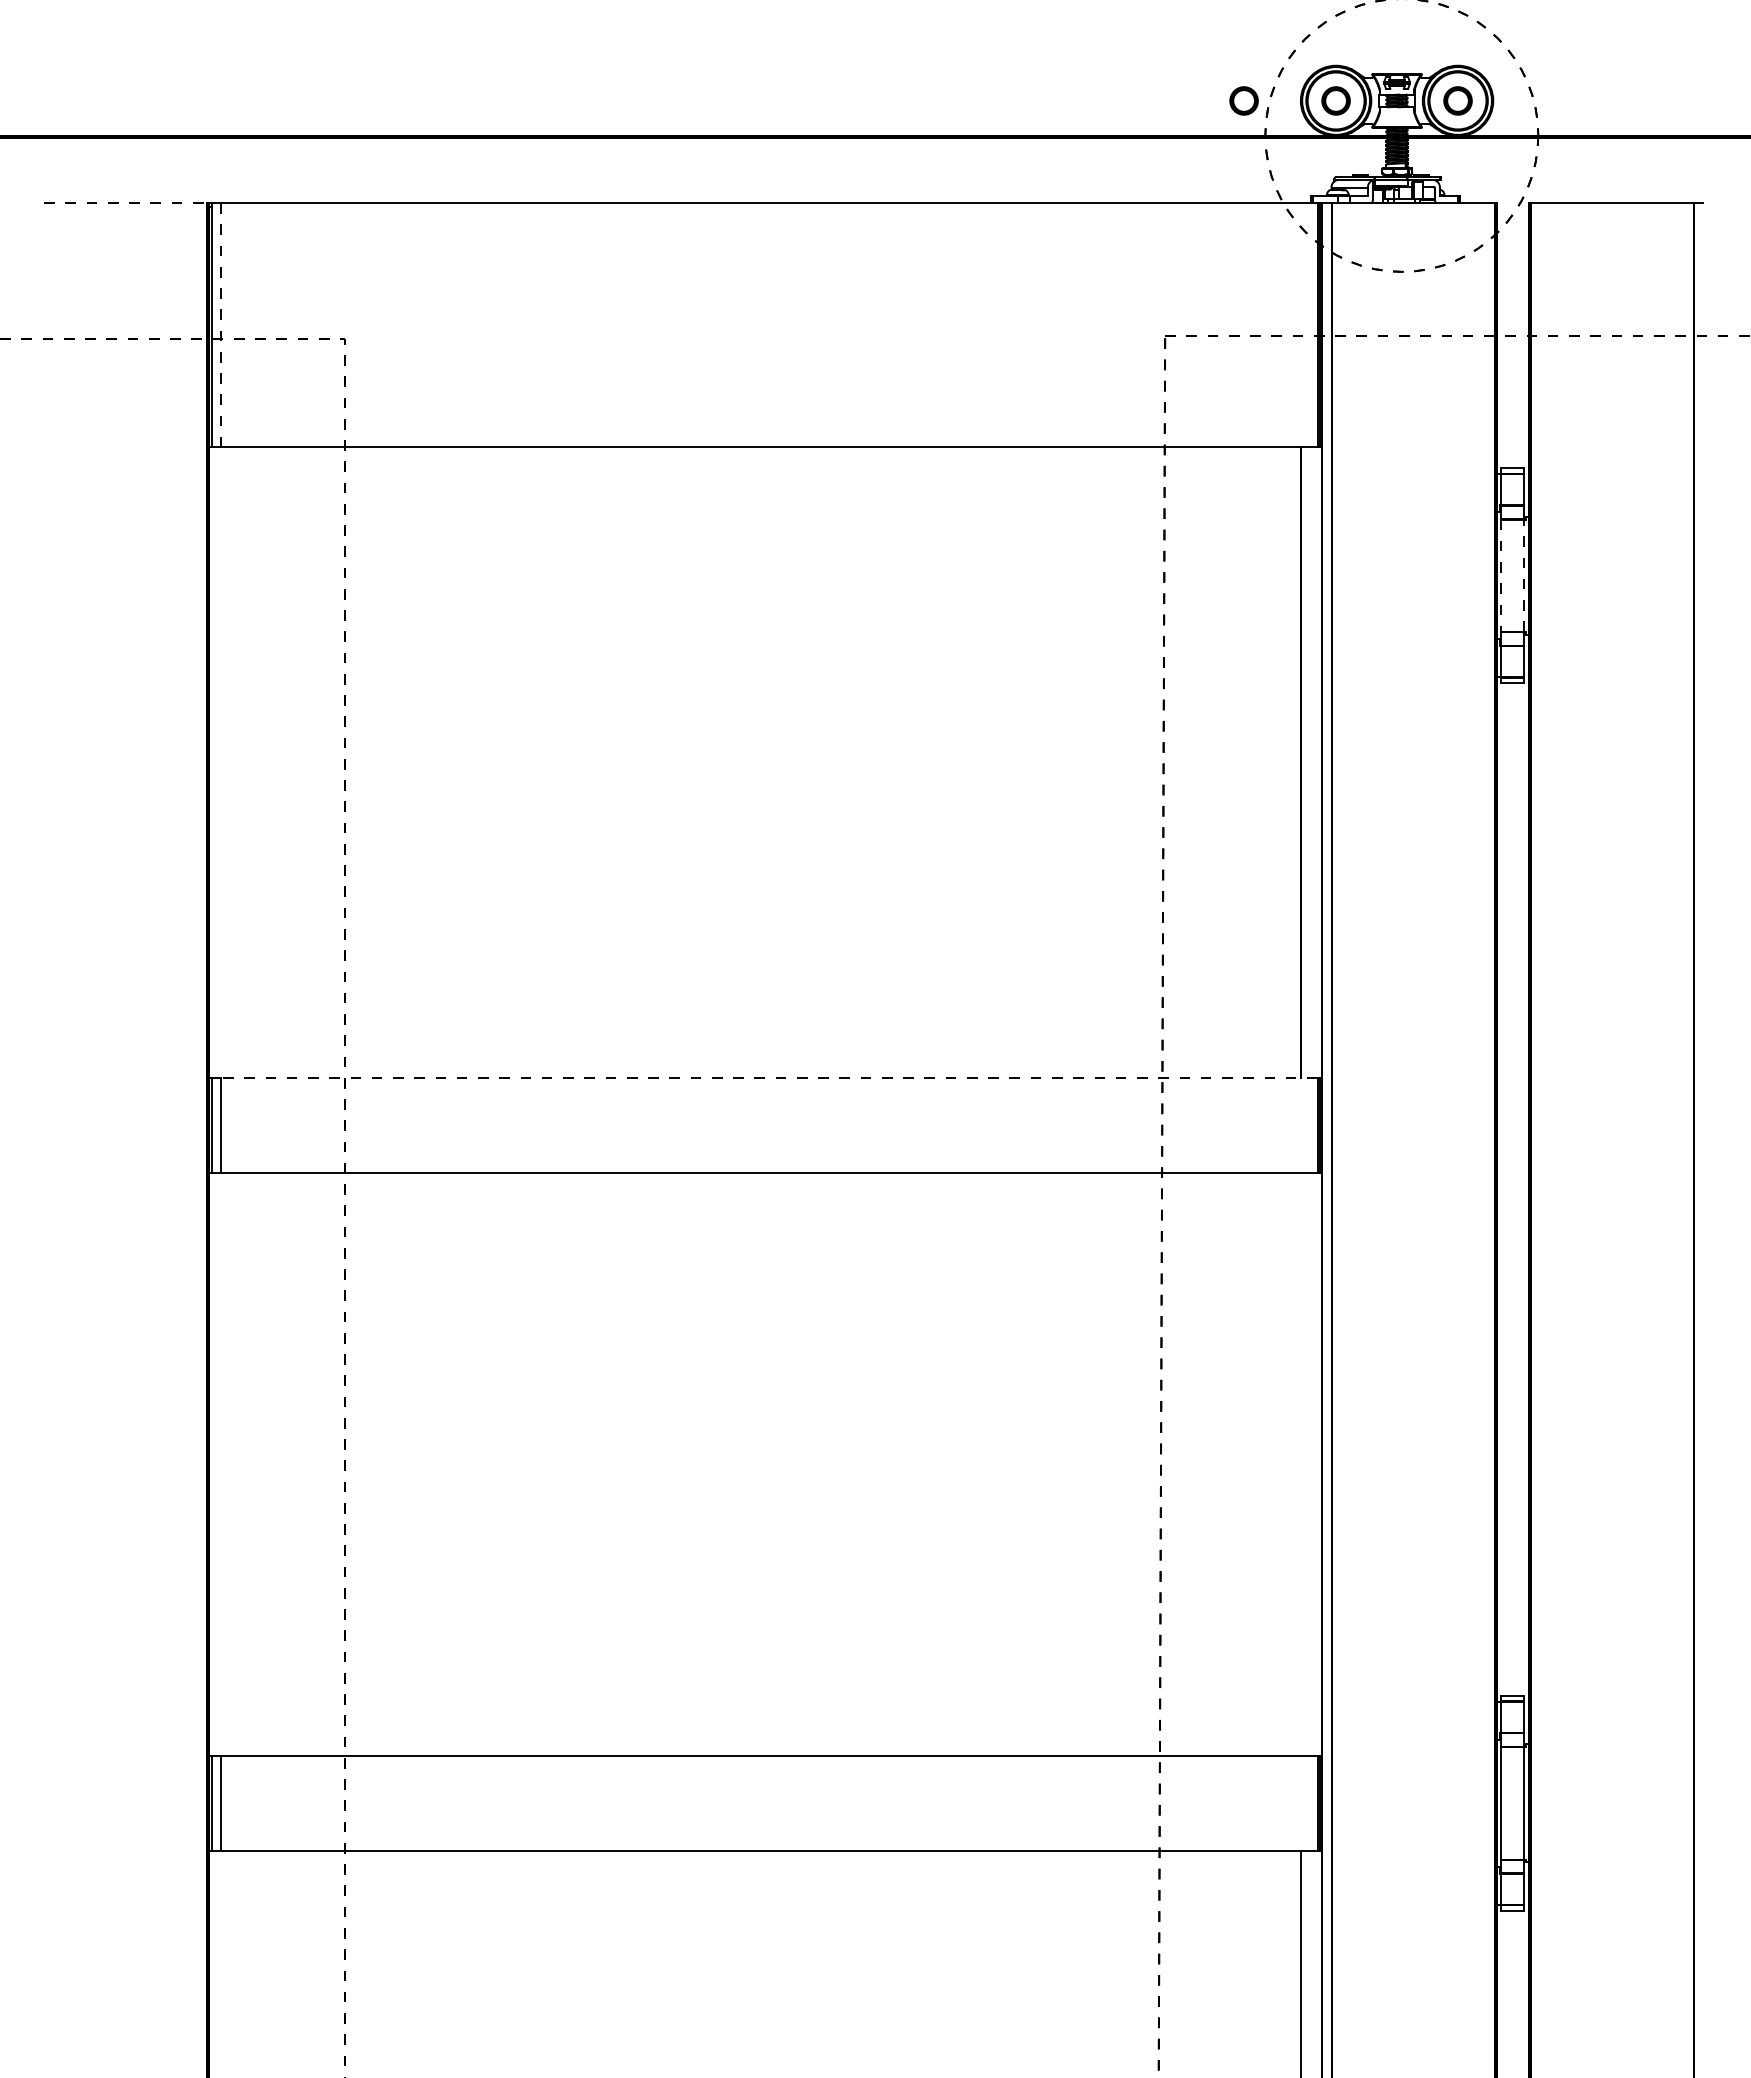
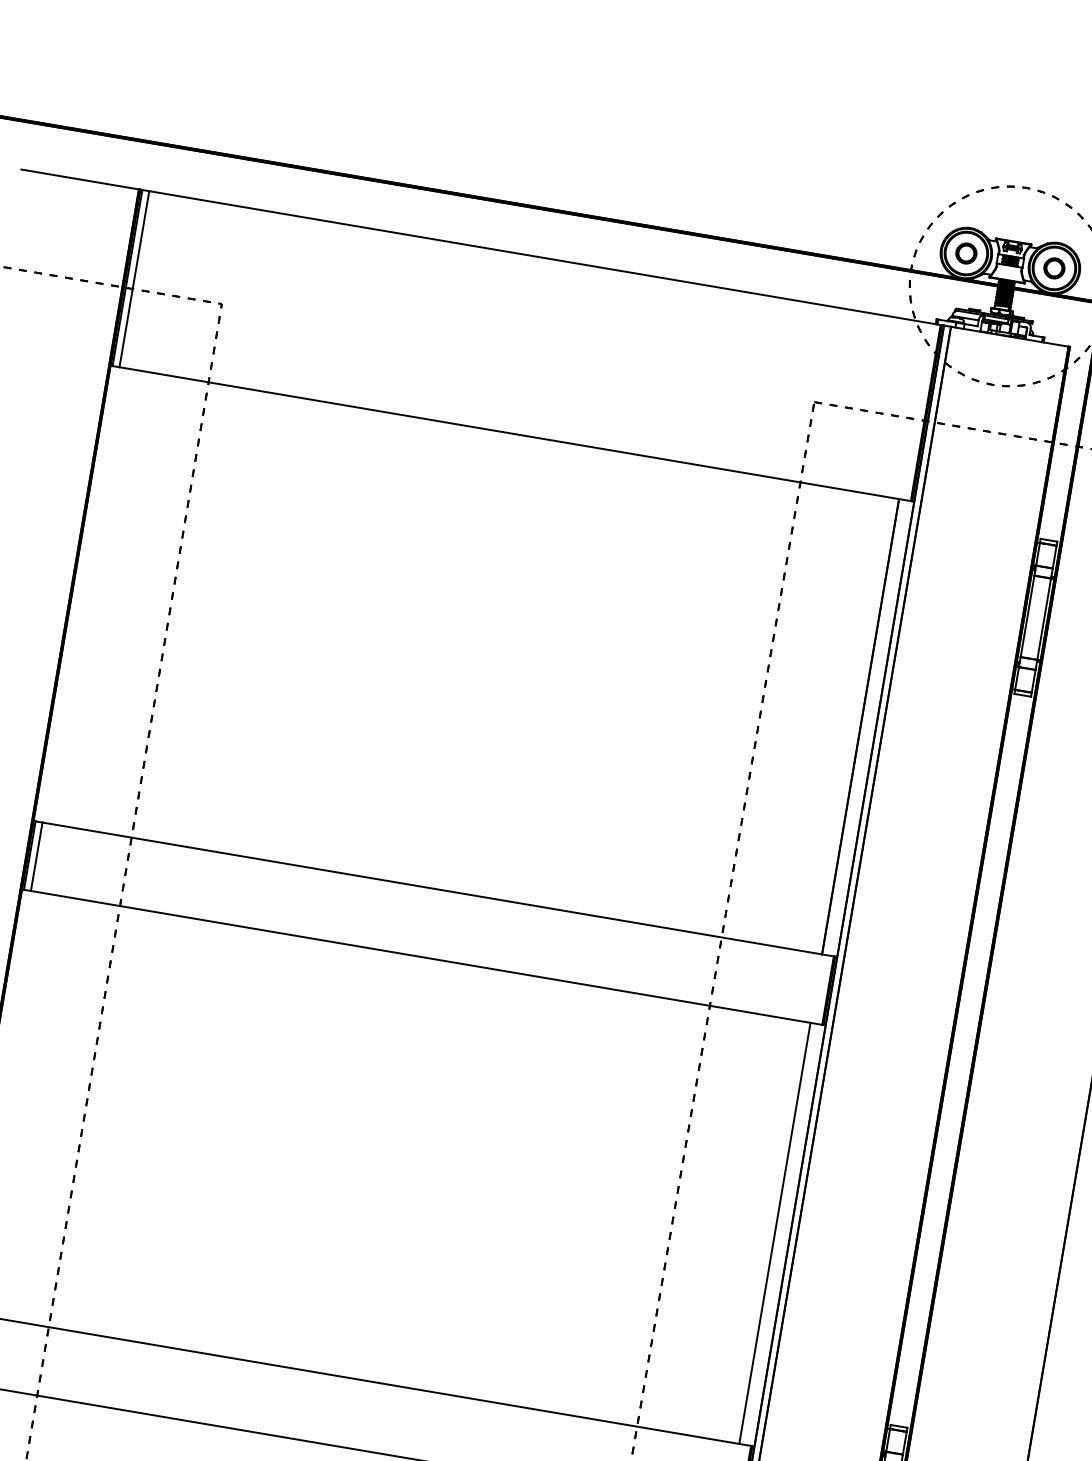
part: (1243, 100) -> (899, 241), removed
line: (126, 203) -> (80, 179), dashed -> solid
line: (221, 325) -> (134, 279), dashed -> solid
line: (1524, 575) -> (1044, 619), dashed -> solid
line: (1501, 576) -> (1027, 616), dashed -> solid
line: (769, 1077) -> (438, 889), dashed -> solid
line: (1301, 1463) -> (775, 1232), added

